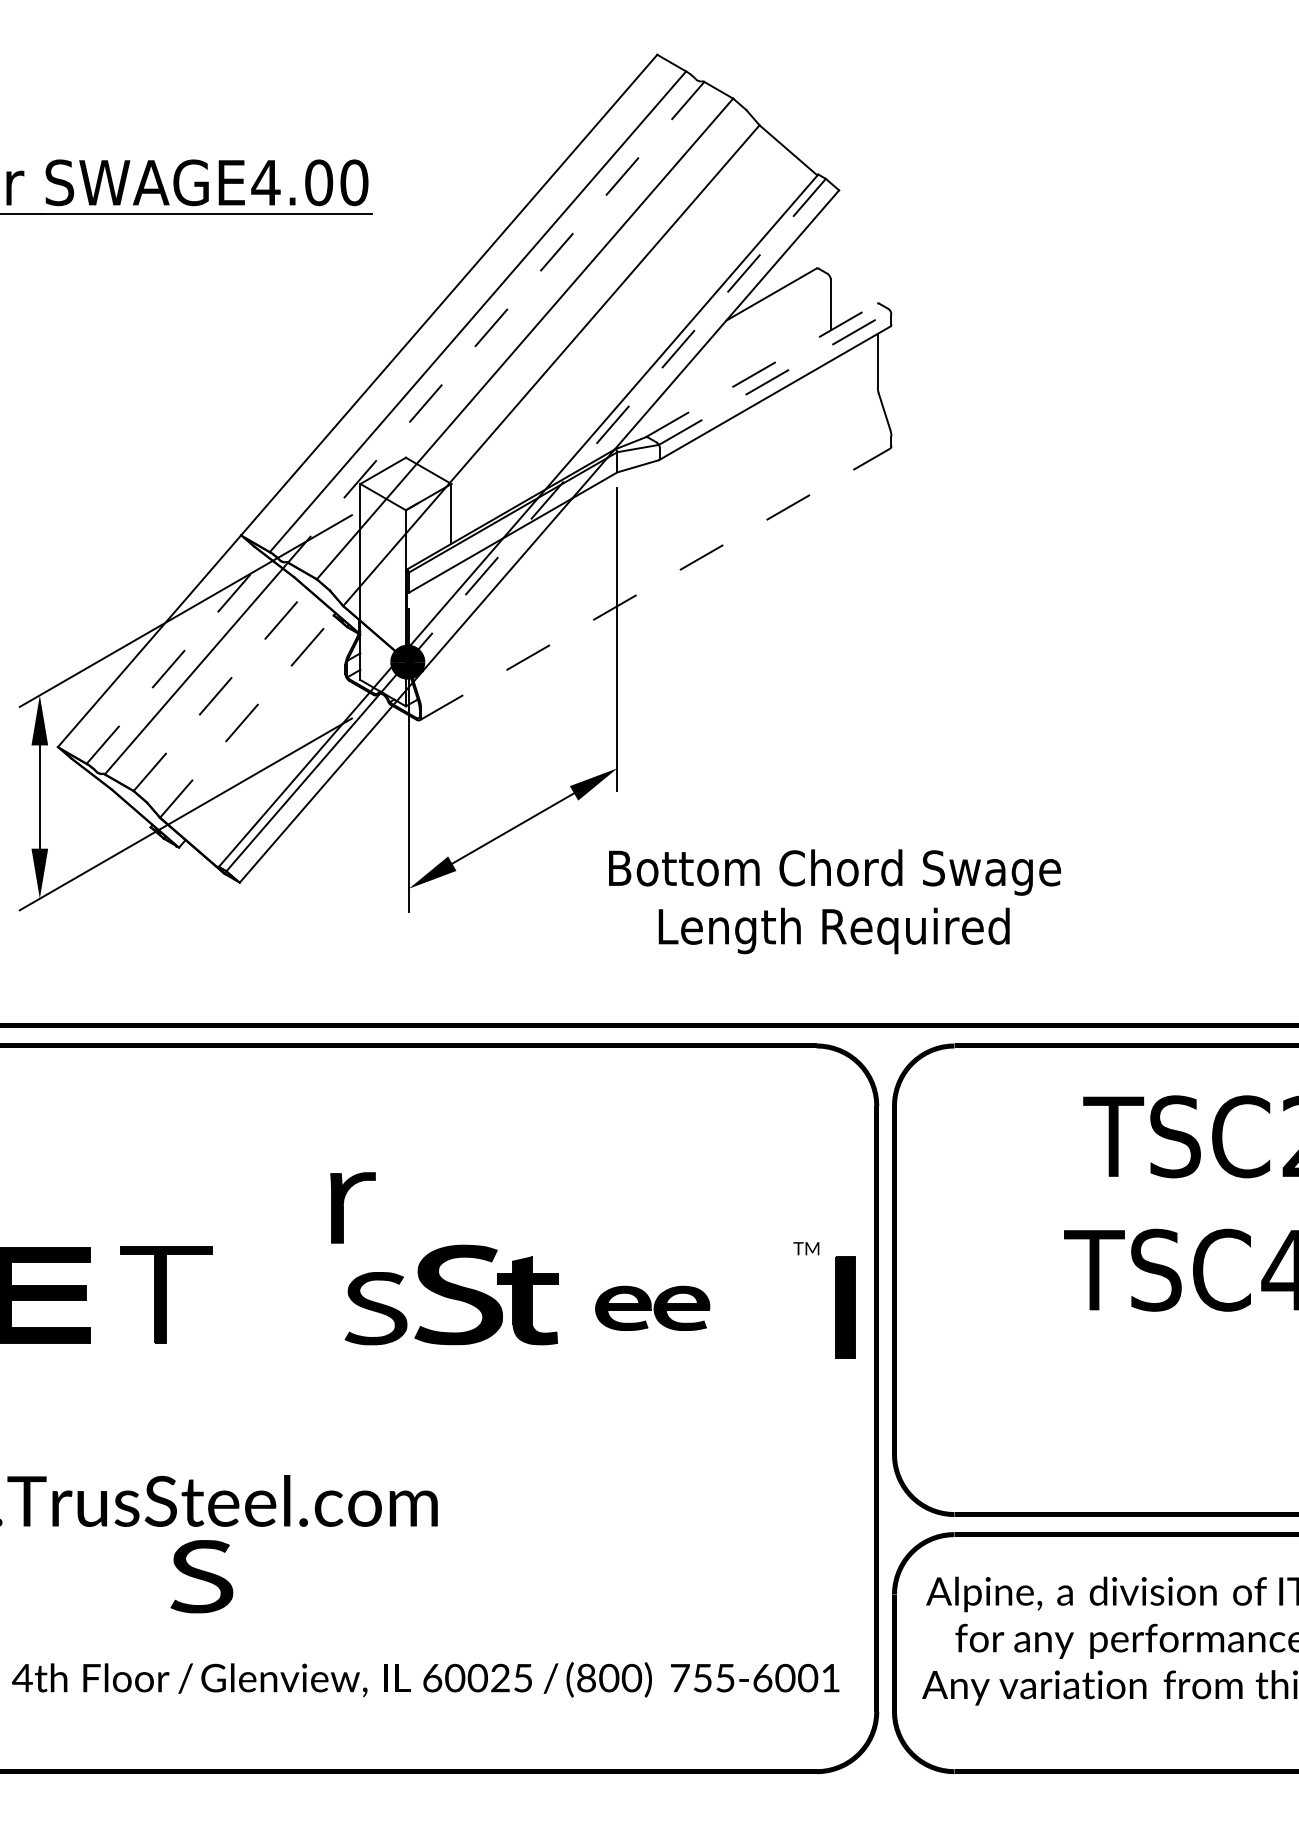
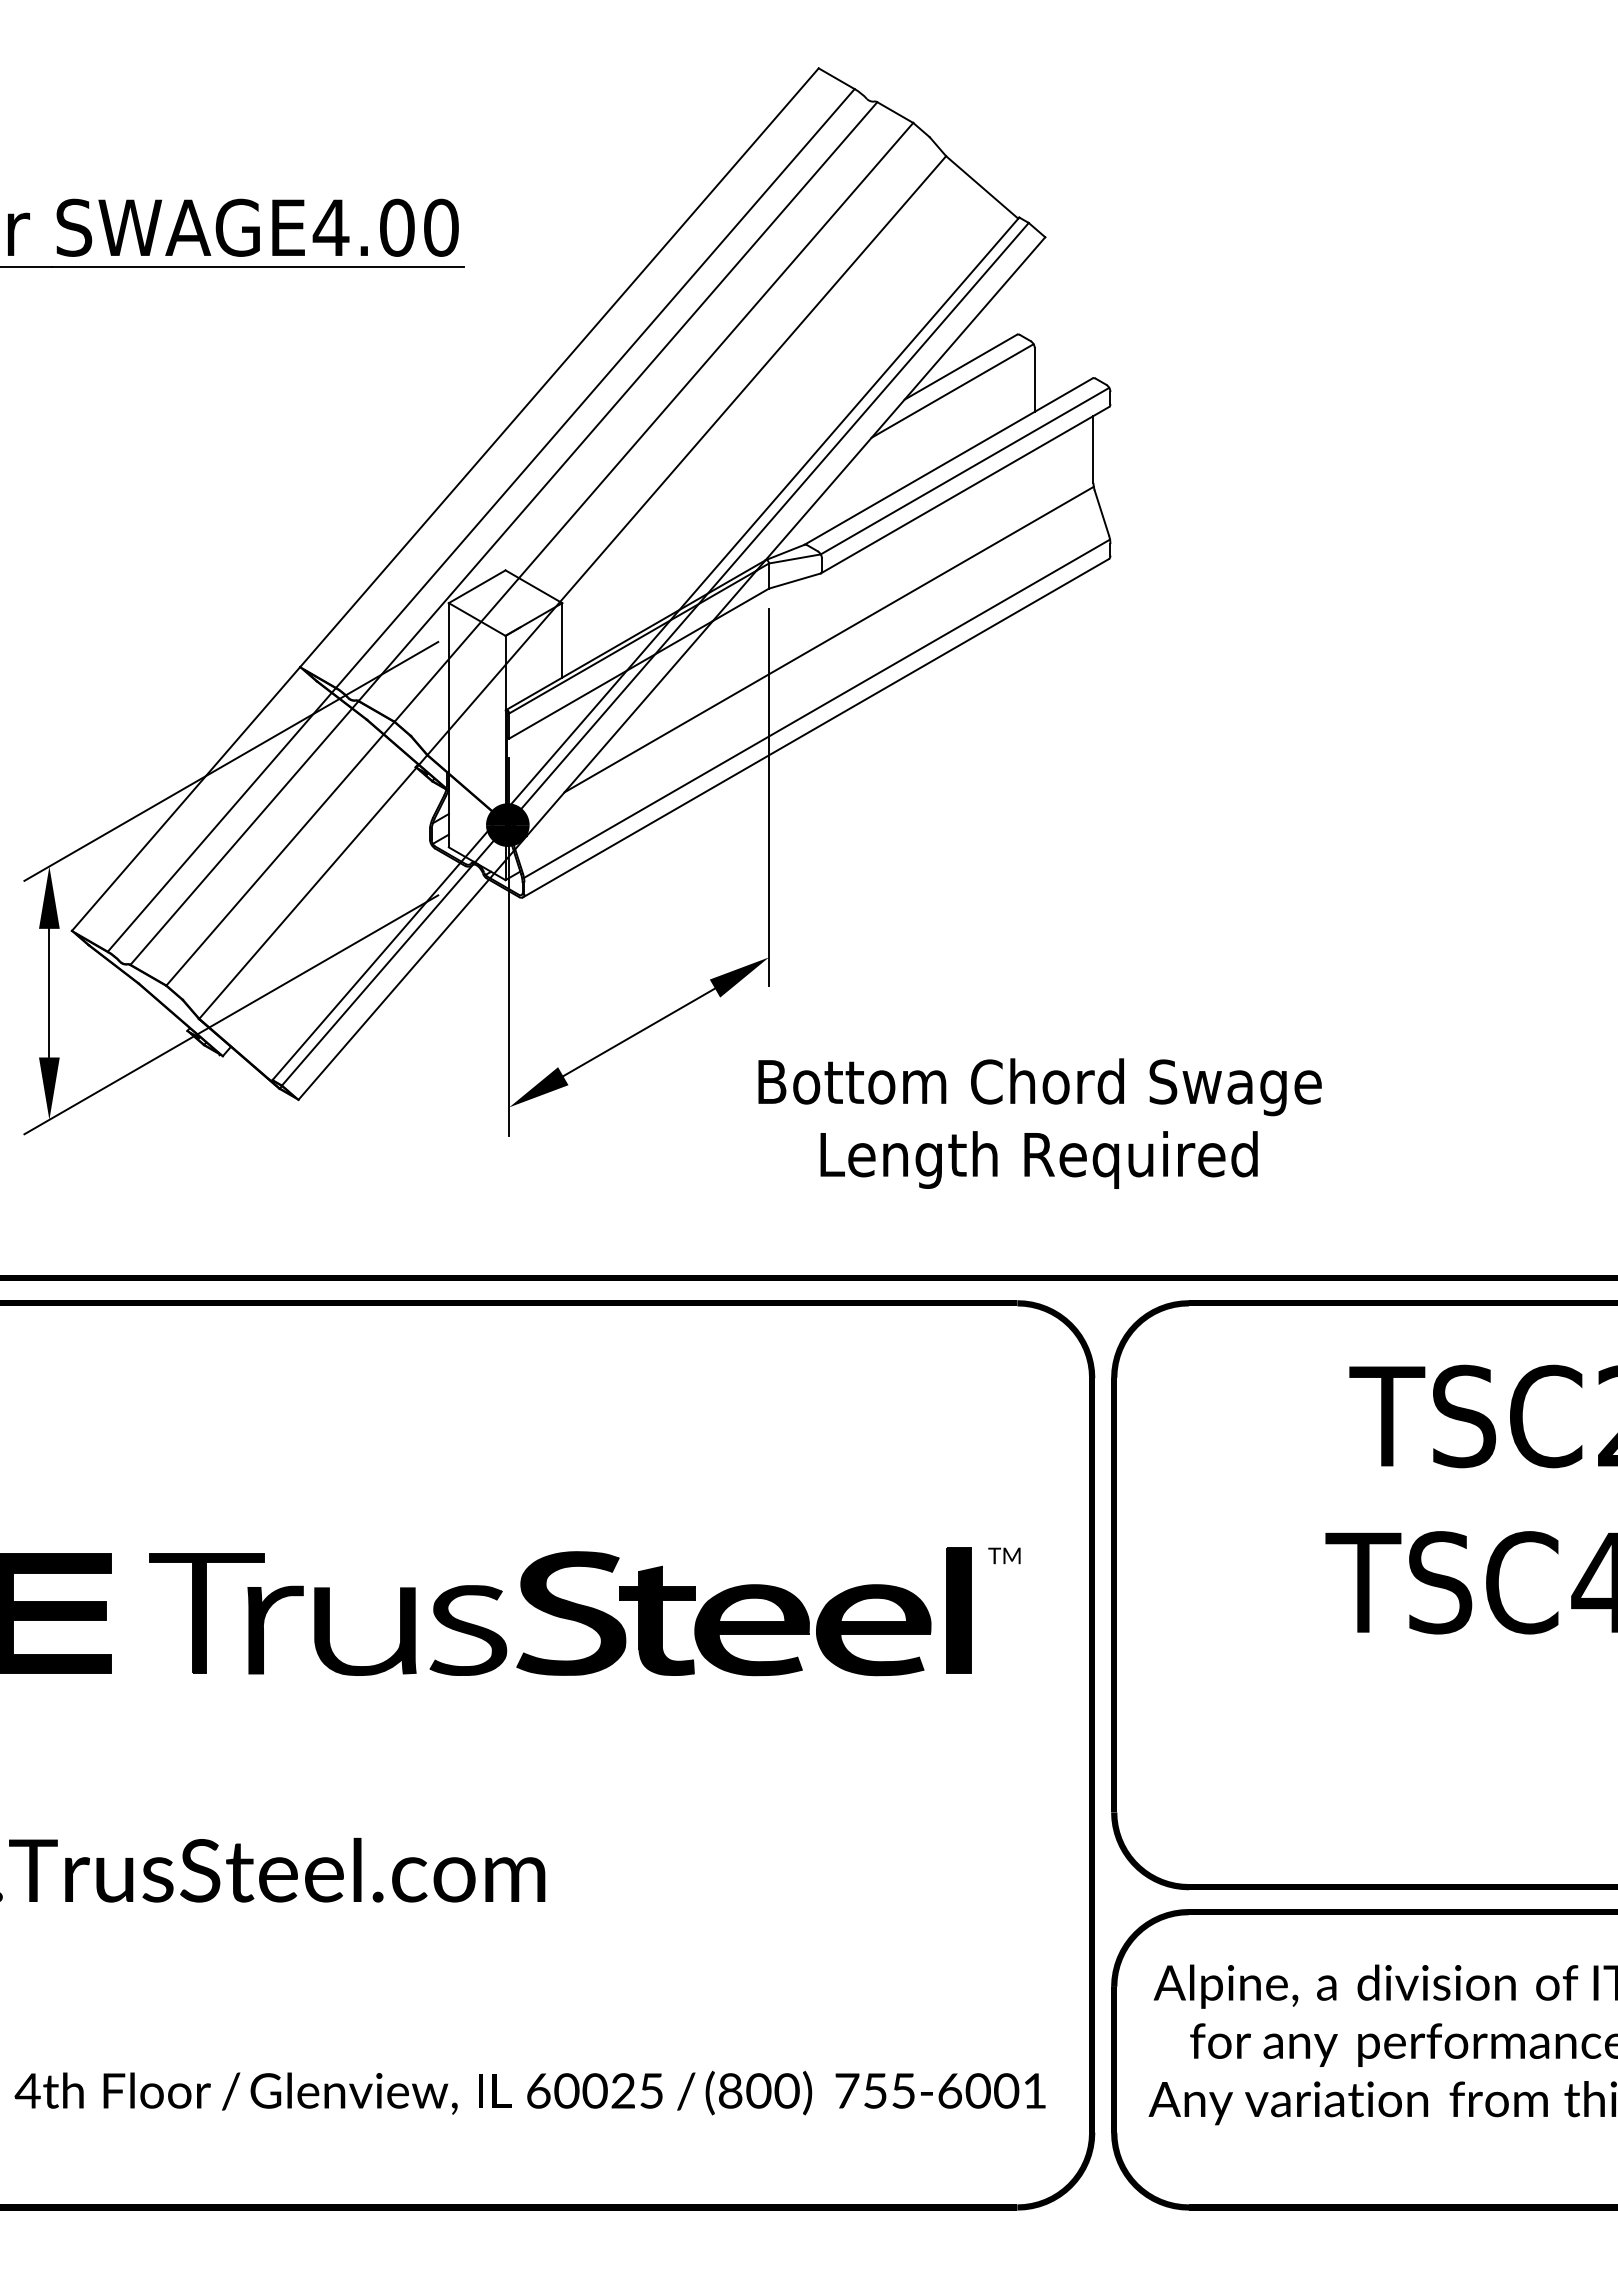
line: (764, 313) -> (952, 390), added
line: (495, 322) -> (617, 401), dashed -> solid
line: (761, 370) -> (948, 461), dashed -> solid
line: (775, 378) -> (965, 471), dashed -> solid
line: (617, 419) -> (769, 522), dashed -> solid
line: (665, 513) -> (828, 639), added
line: (656, 568) -> (817, 708), added
line: (655, 584) -> (816, 728), dashed -> solid
line: (178, 657) -> (222, 819), dashed -> solid
line: (225, 684) -> (280, 853), dashed -> solid
line: (251, 711) -> (313, 886), dashed -> solid
part: (343, 1207) -> (263, 1629), moved
part: (844, 1306) -> (958, 1610), moved
part: (652, 1308) -> (812, 1630), size x1.67
part: (296, 1336) -> (369, 1665), added
part: (202, 1576) -> (251, 1964), removed

